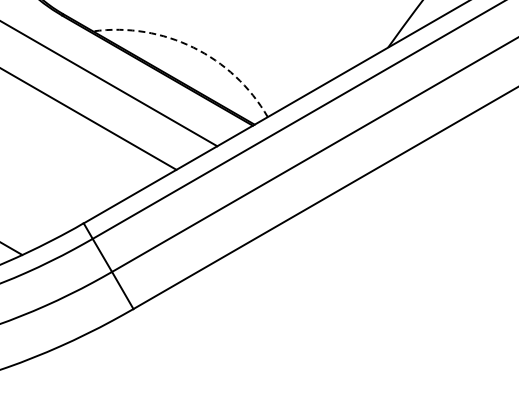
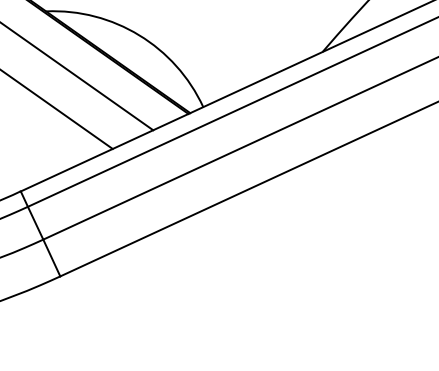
arc: (193, 47) -> (139, 35), dashed -> solid

